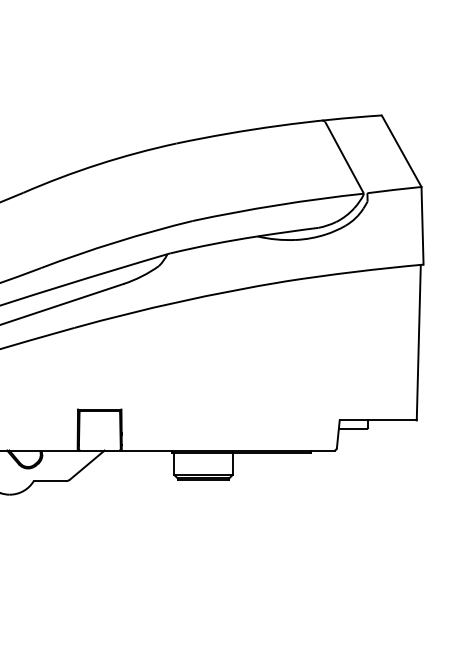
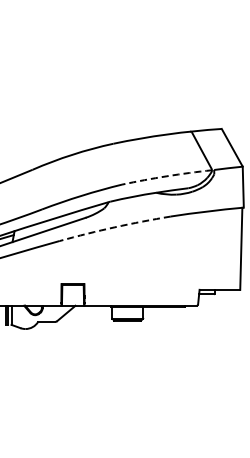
arc: (276, 205) -> (166, 176), solid -> dashed
arc: (178, 302) -> (114, 227), solid -> dashed

